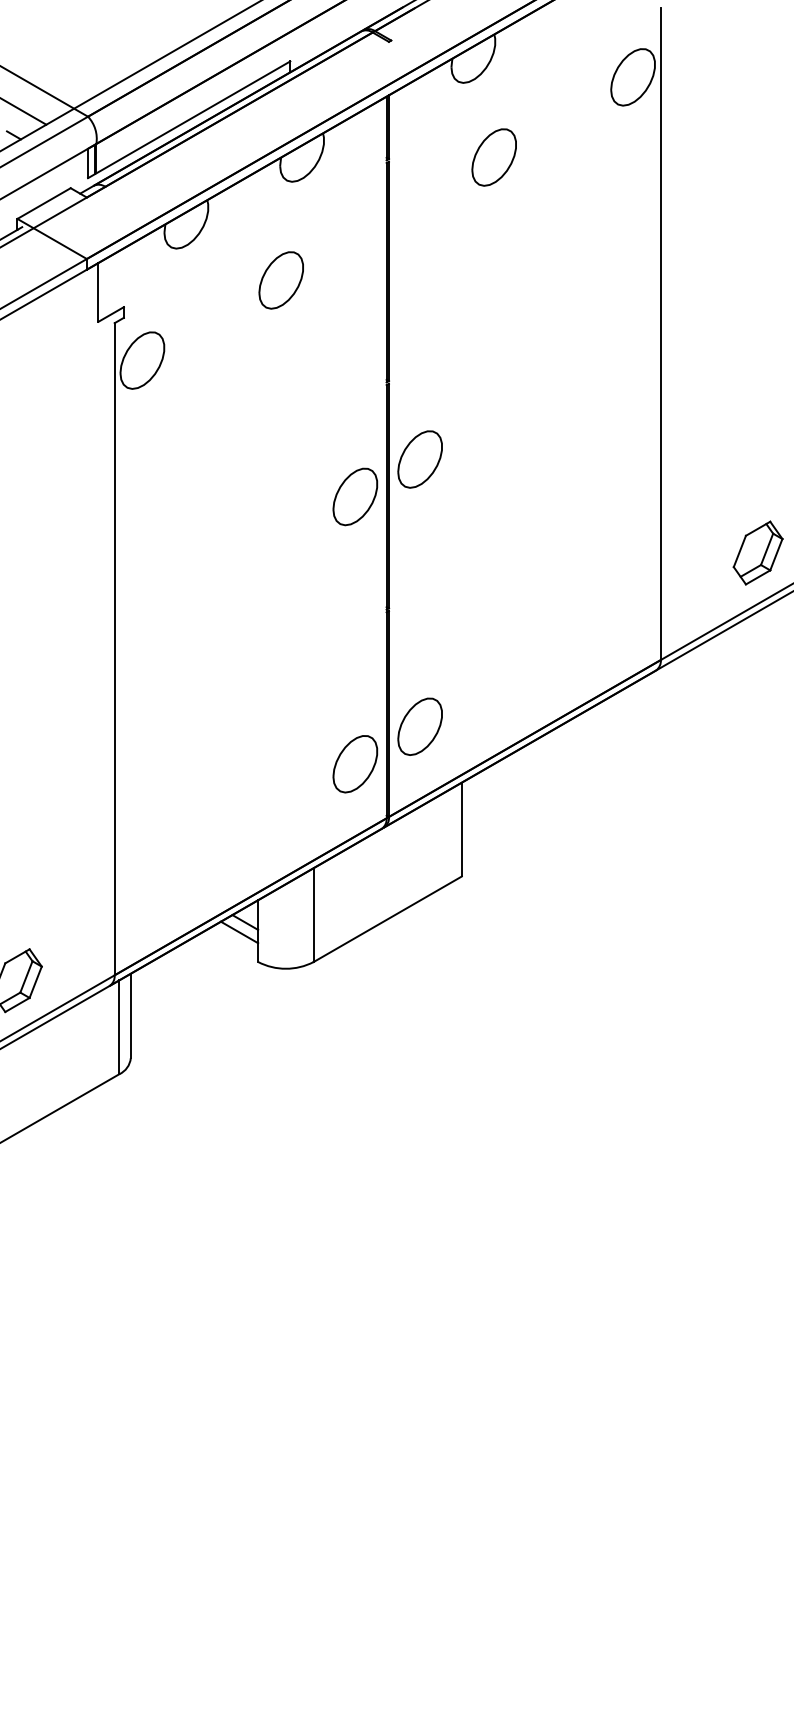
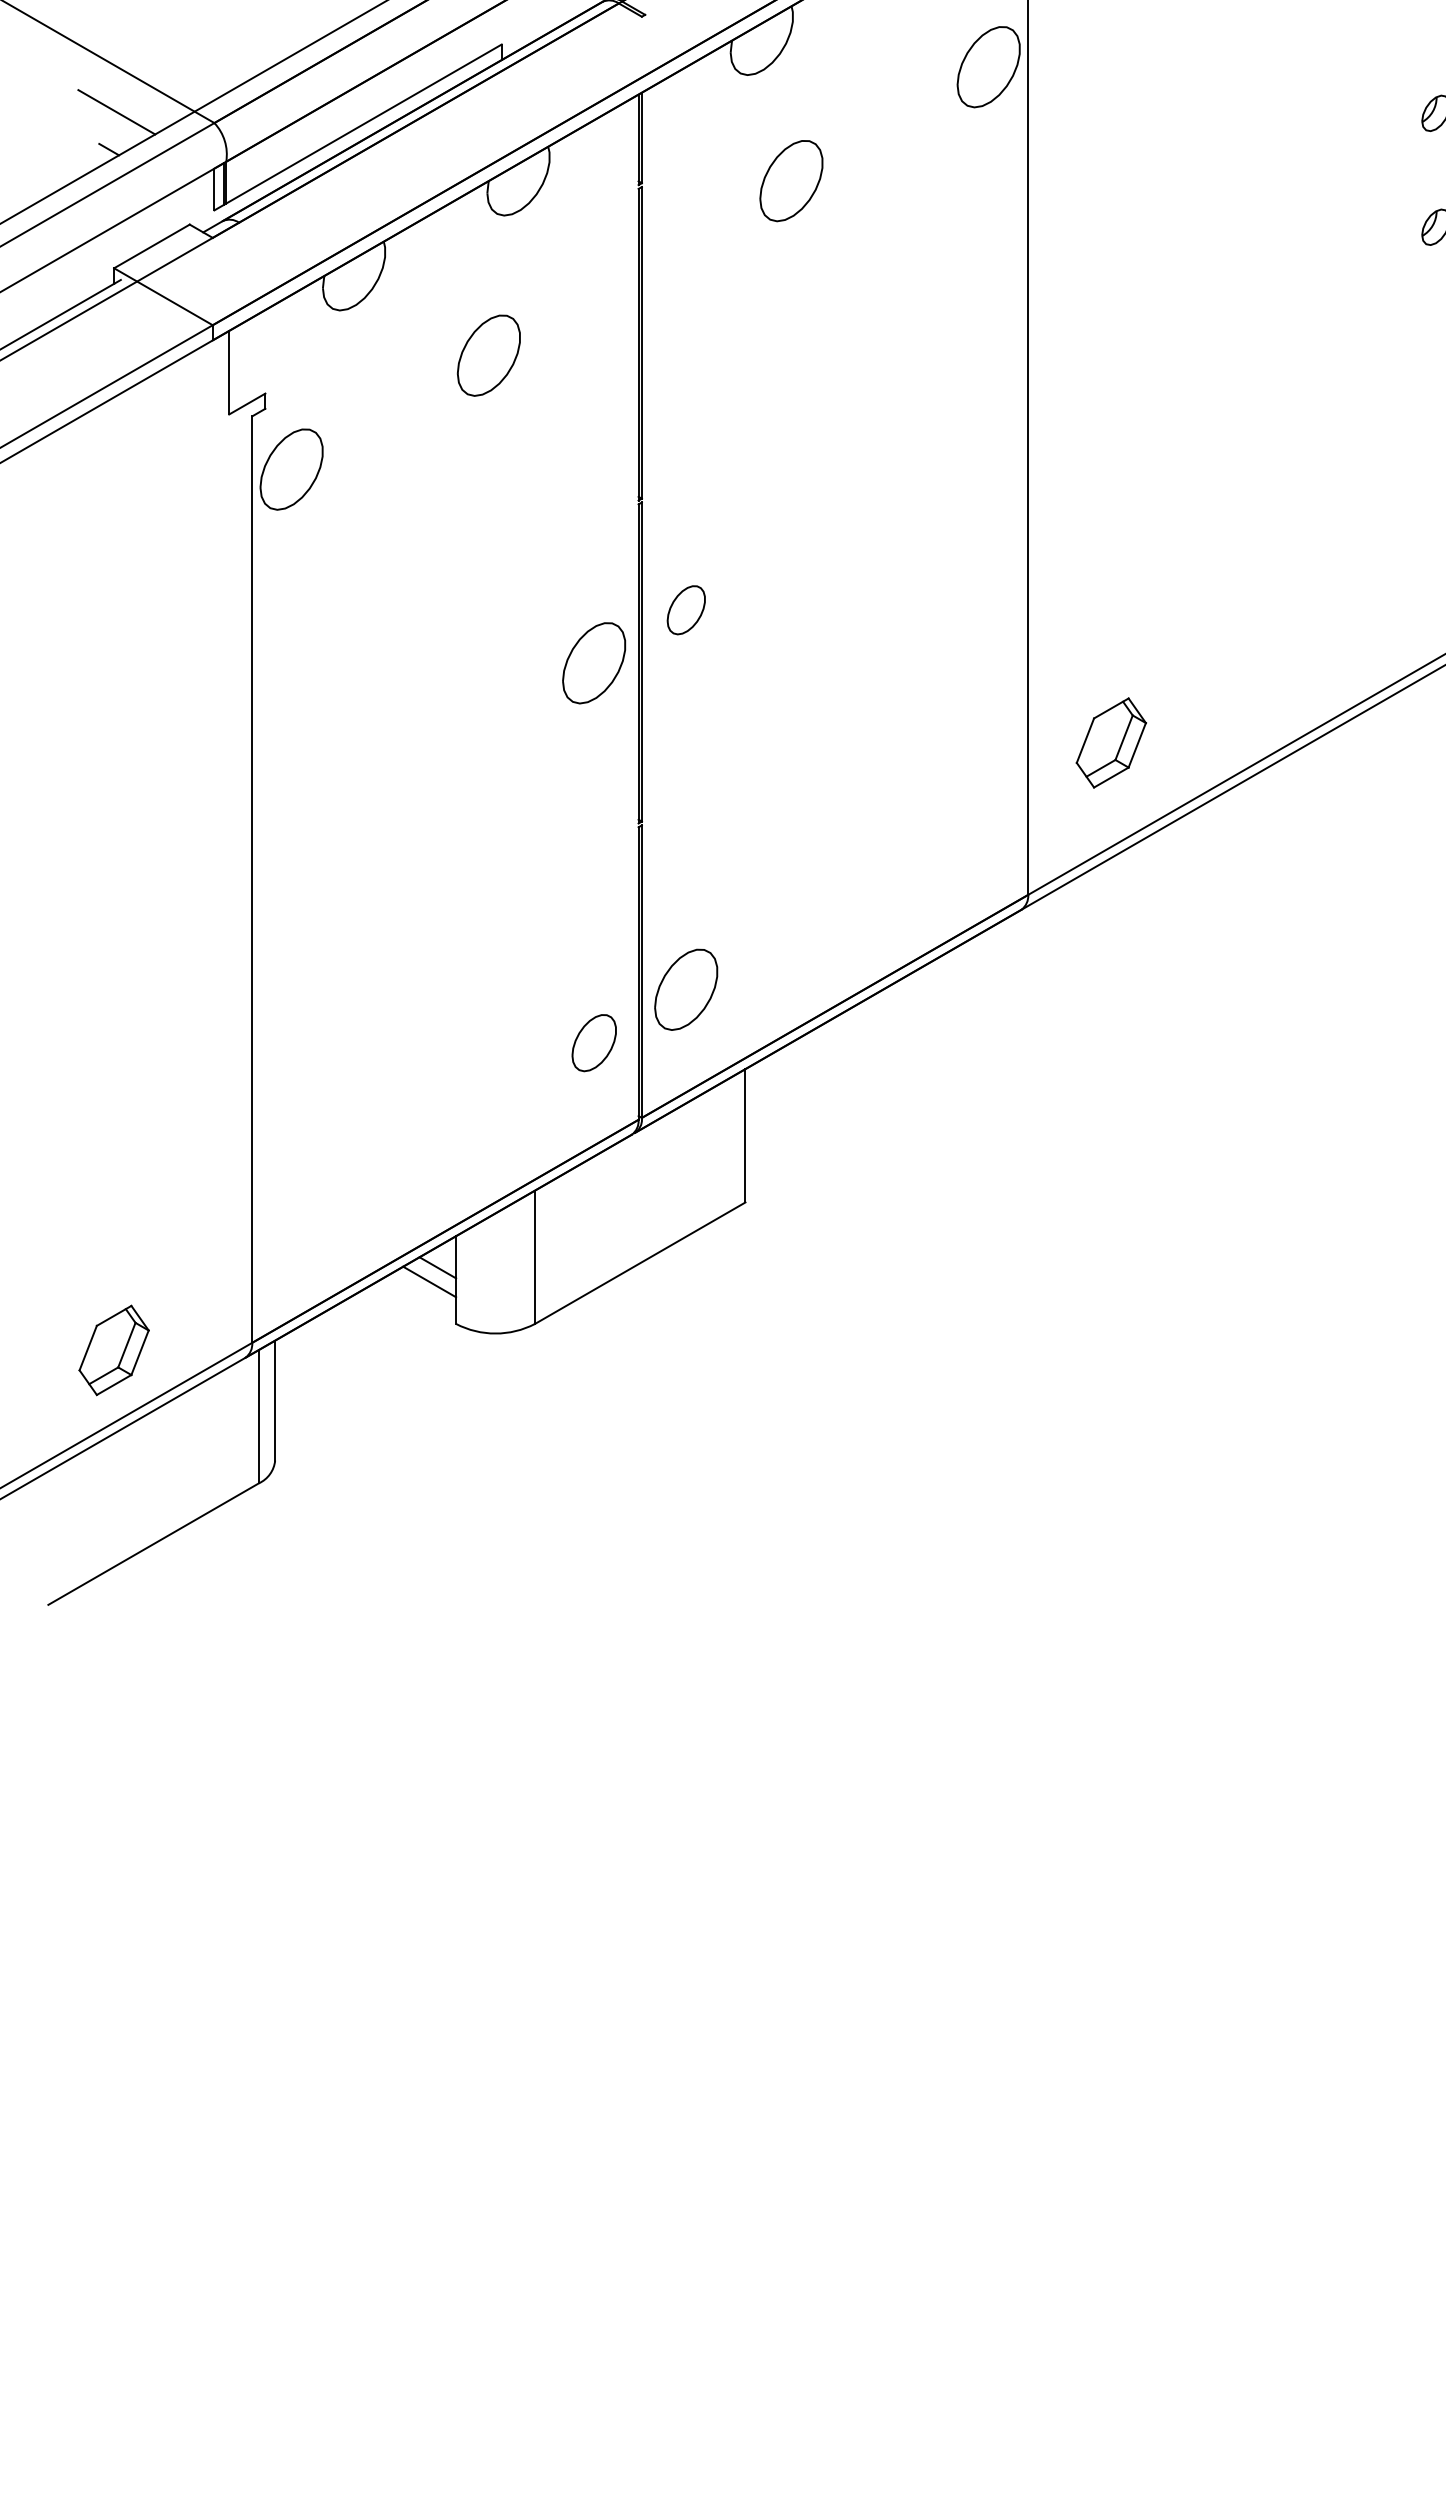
part: (420, 459) -> (686, 610), size x0.6
part: (757, 552) -> (1110, 742), moved
part: (355, 764) -> (594, 1043), size x0.7

